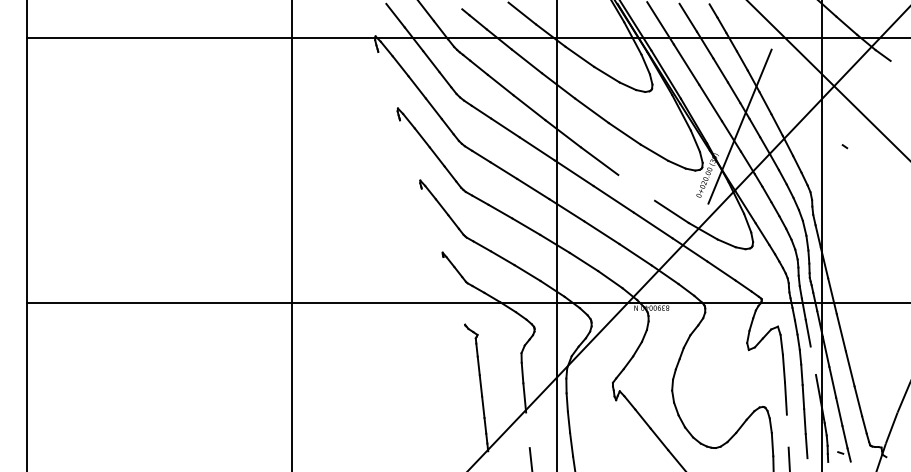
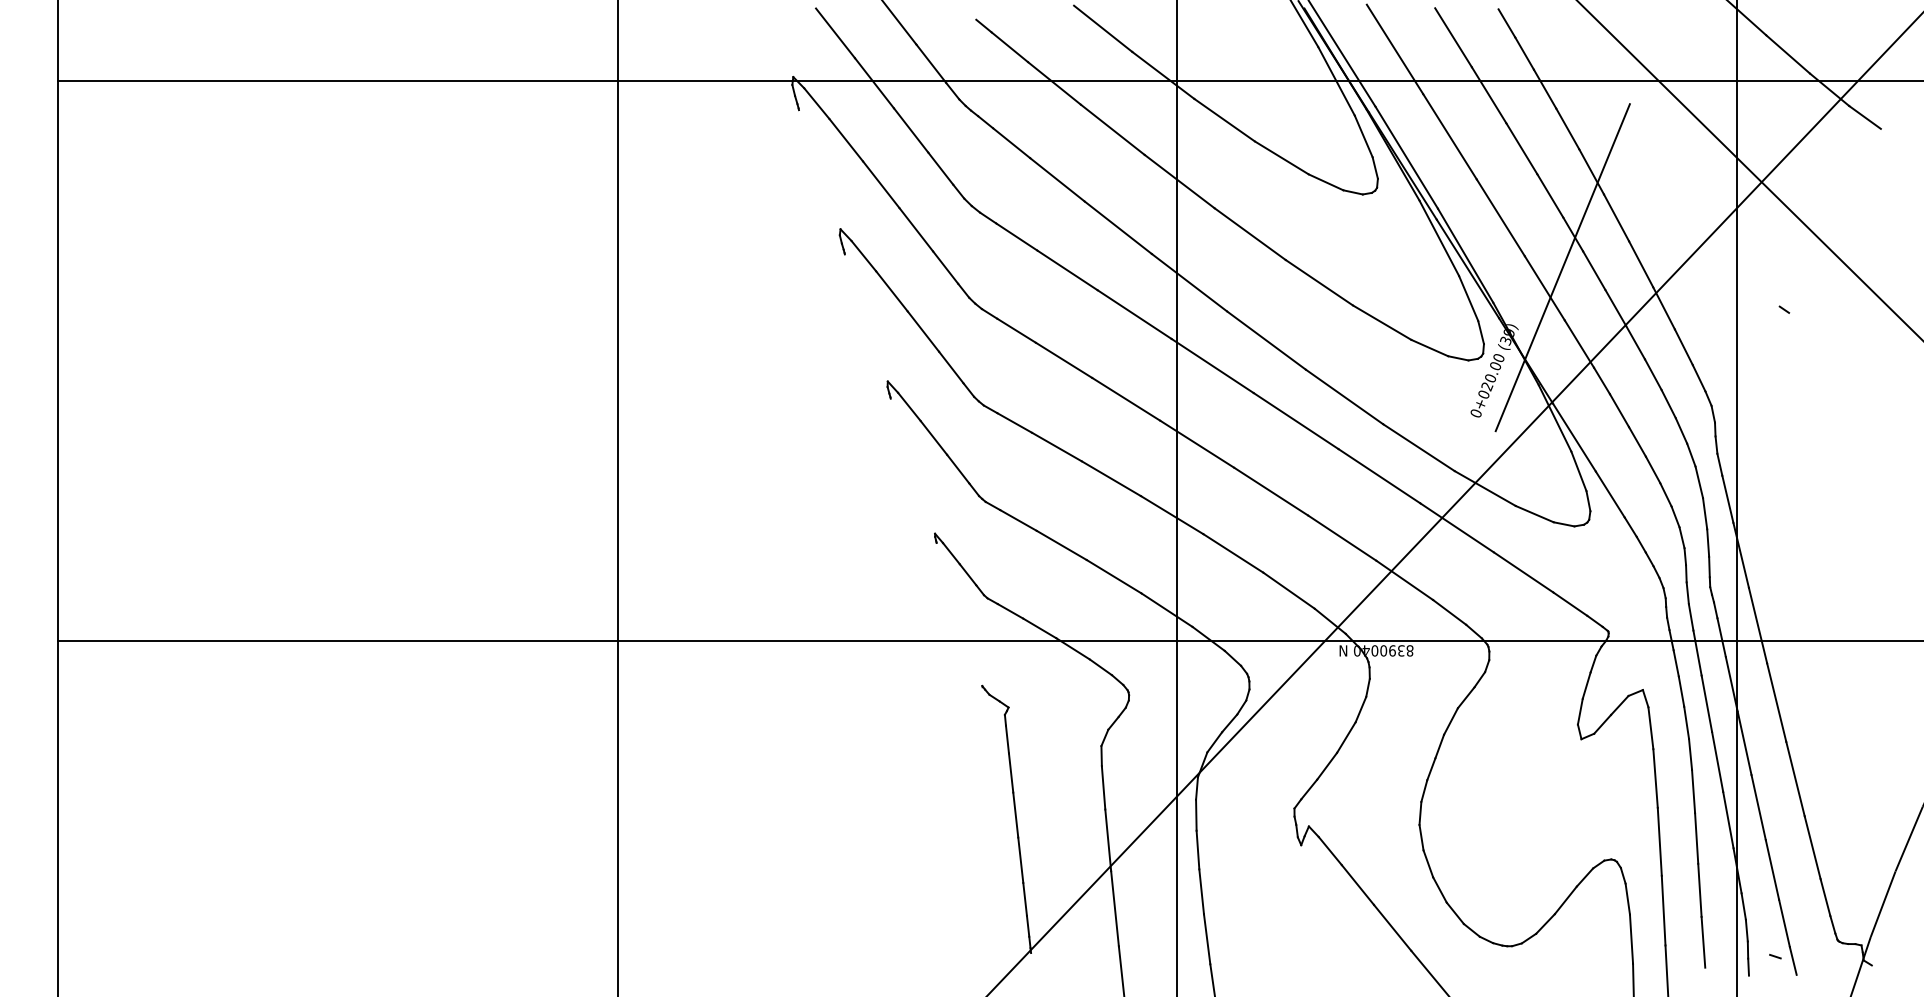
line: (636, 187) -> (1344, 396), added
line: (812, 360) -> (1715, 761), added
line: (527, 430) -> (1114, 909), added
line: (787, 430) -> (1663, 909), added

